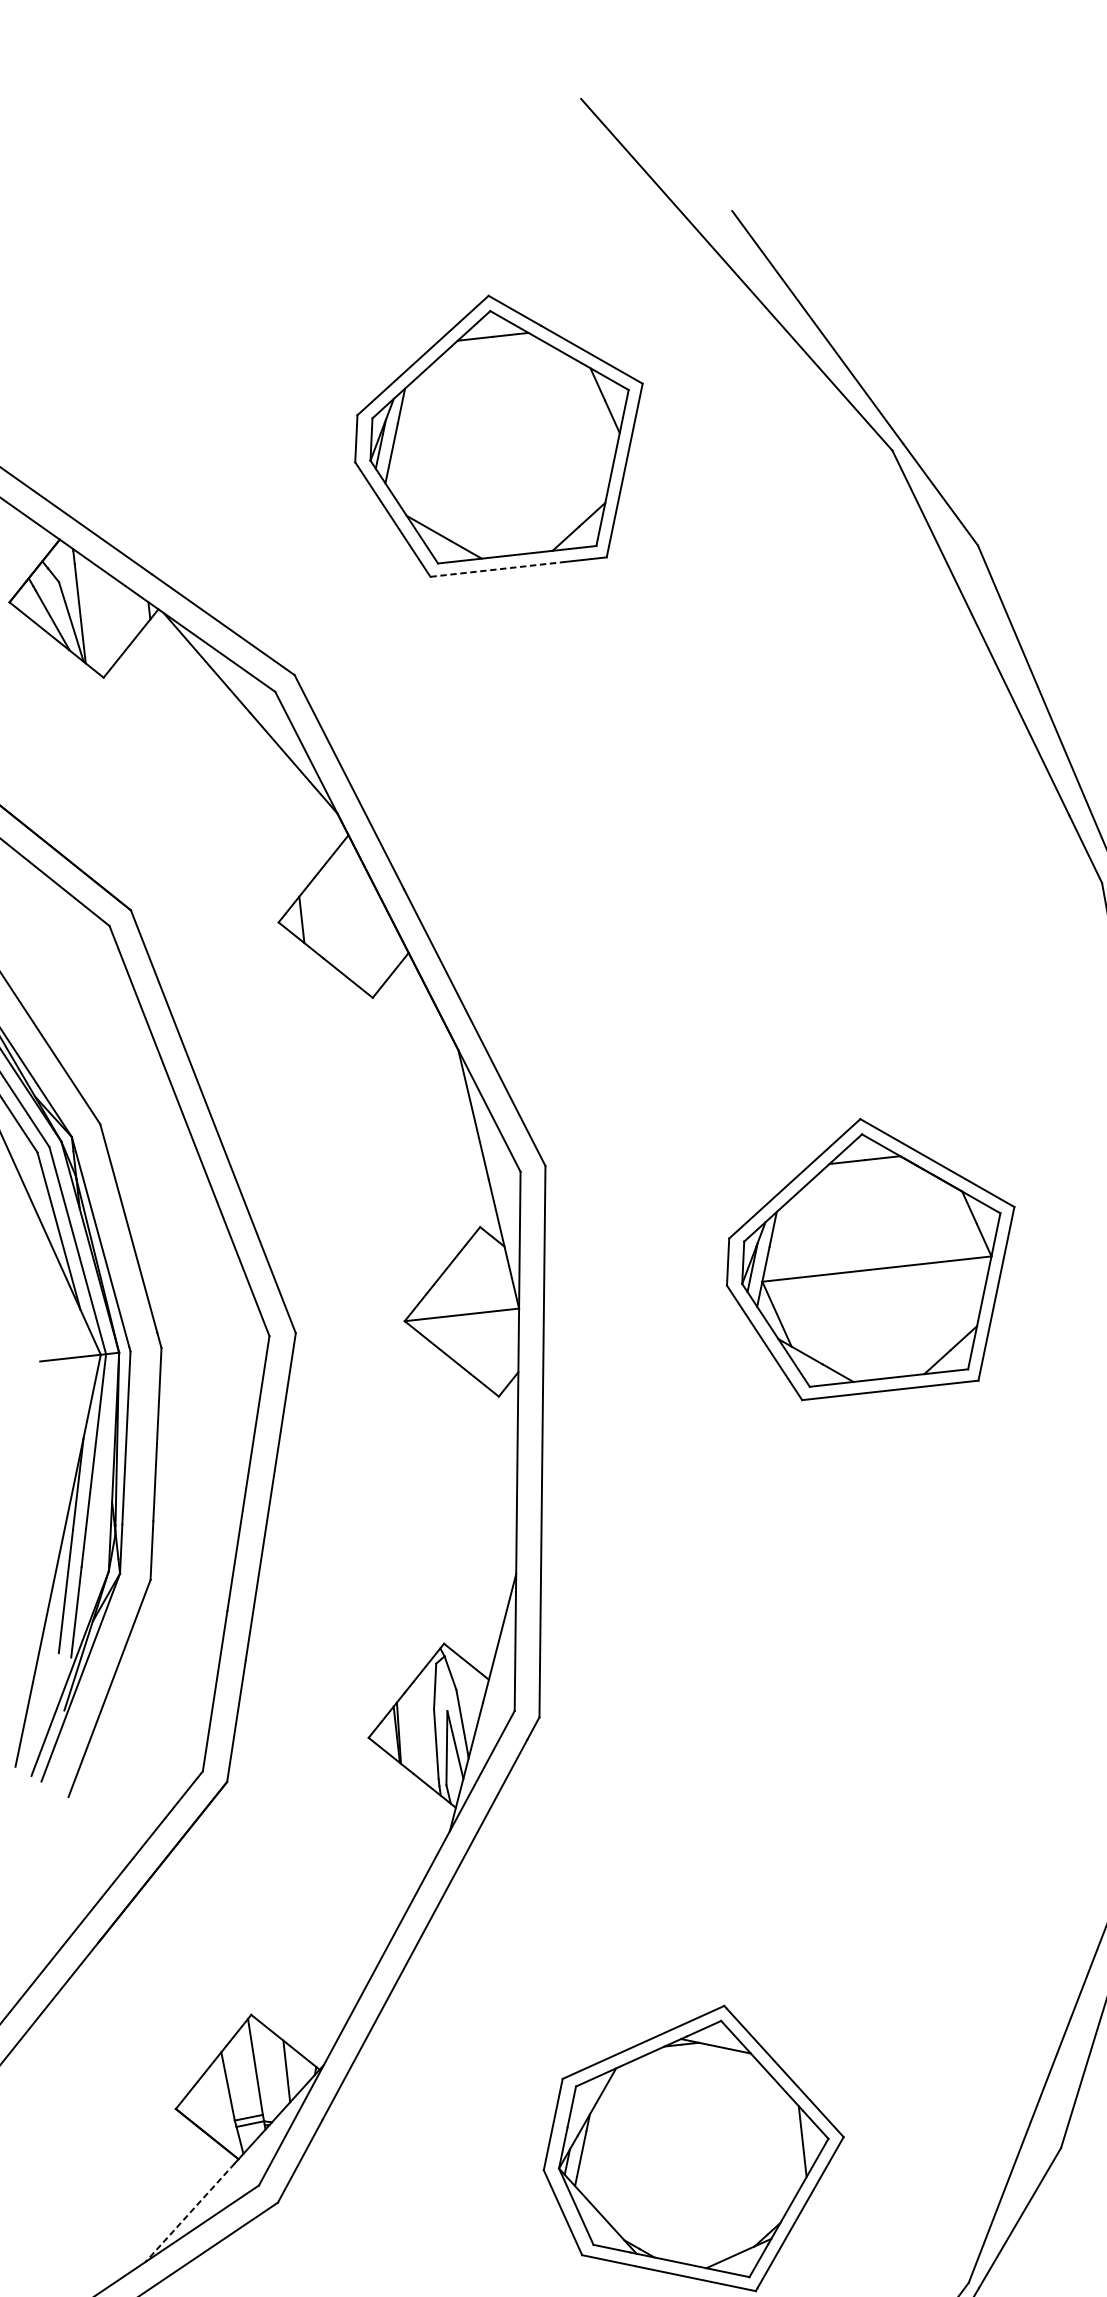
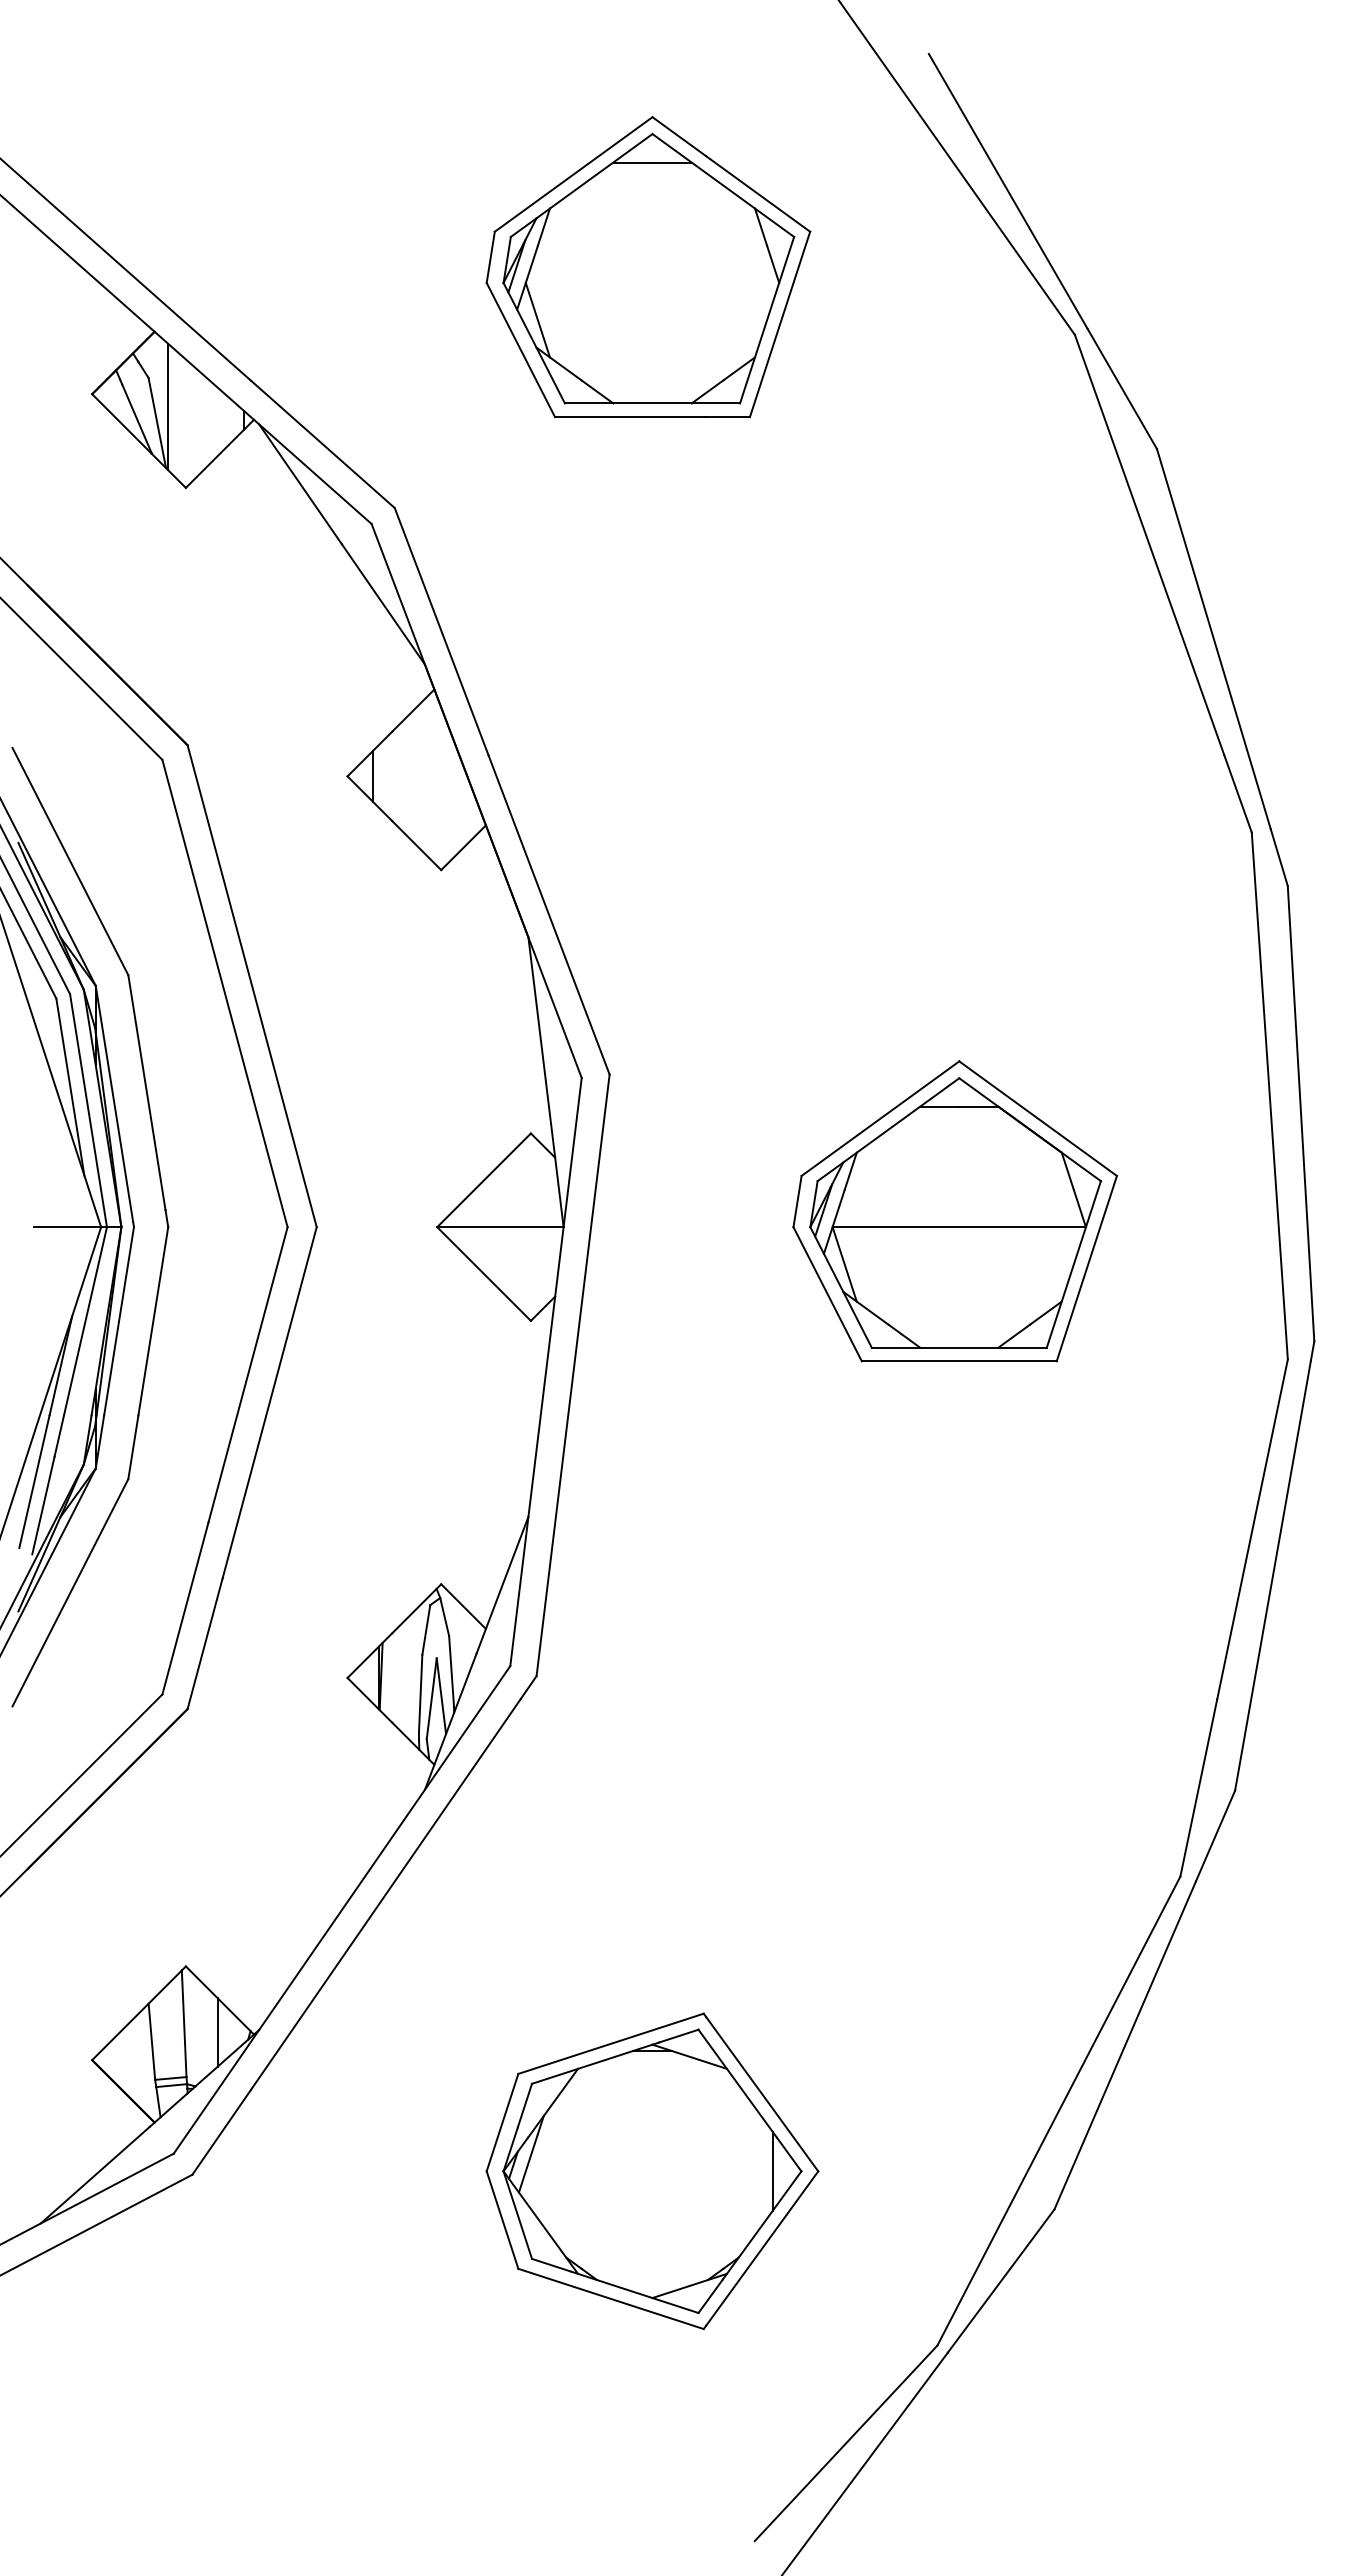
line: (404, 490) -> (537, 319), added
line: (498, 569) -> (630, 417), dashed -> solid
line: (190, 2213) -> (95, 2175), dashed -> solid

